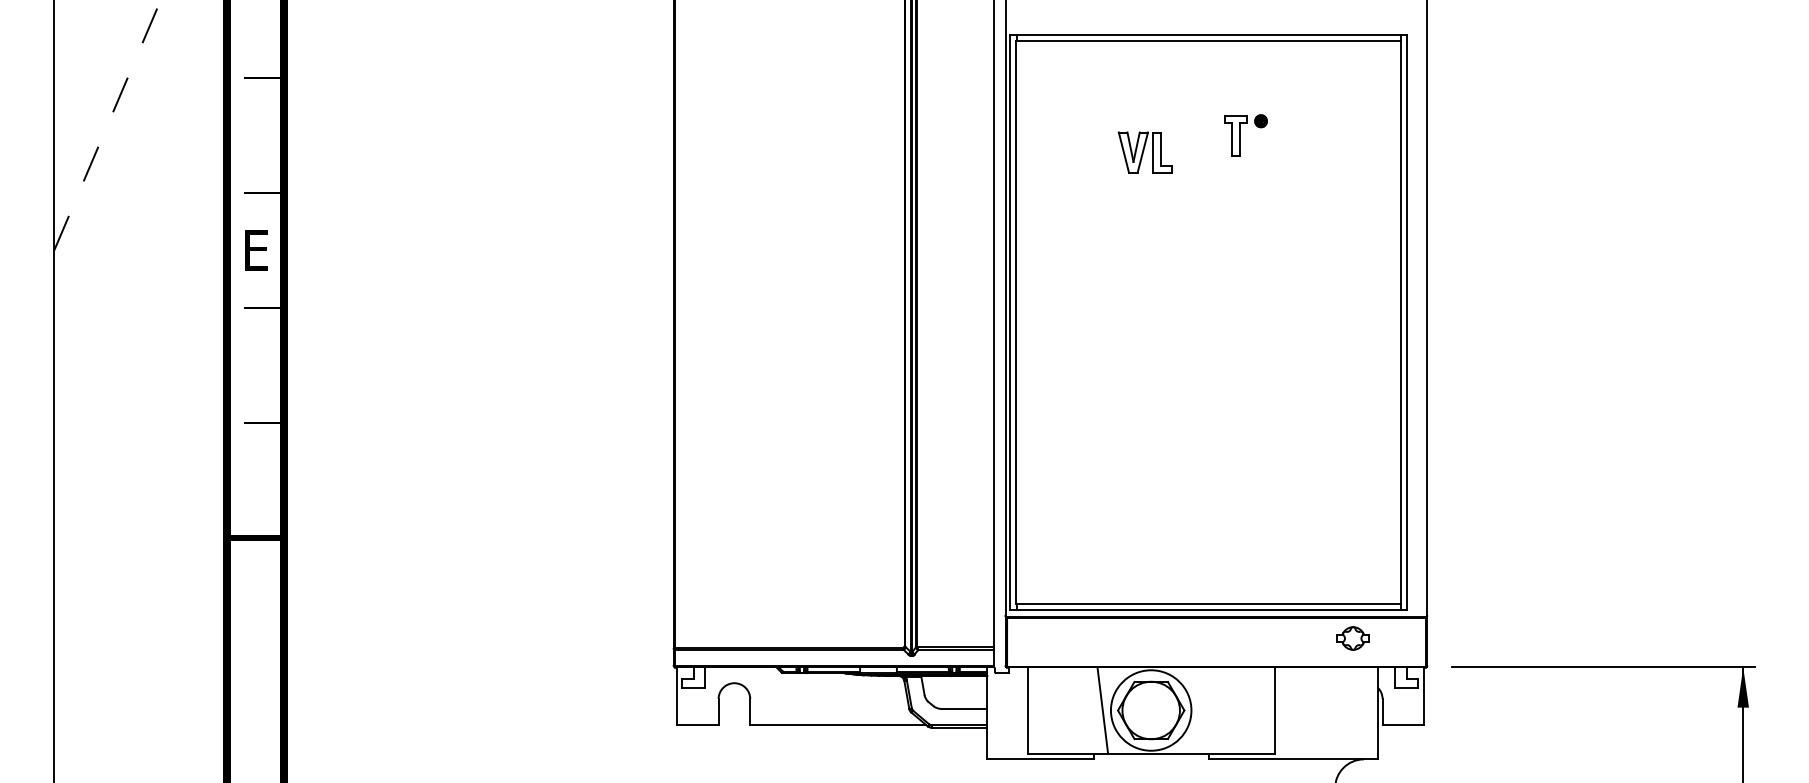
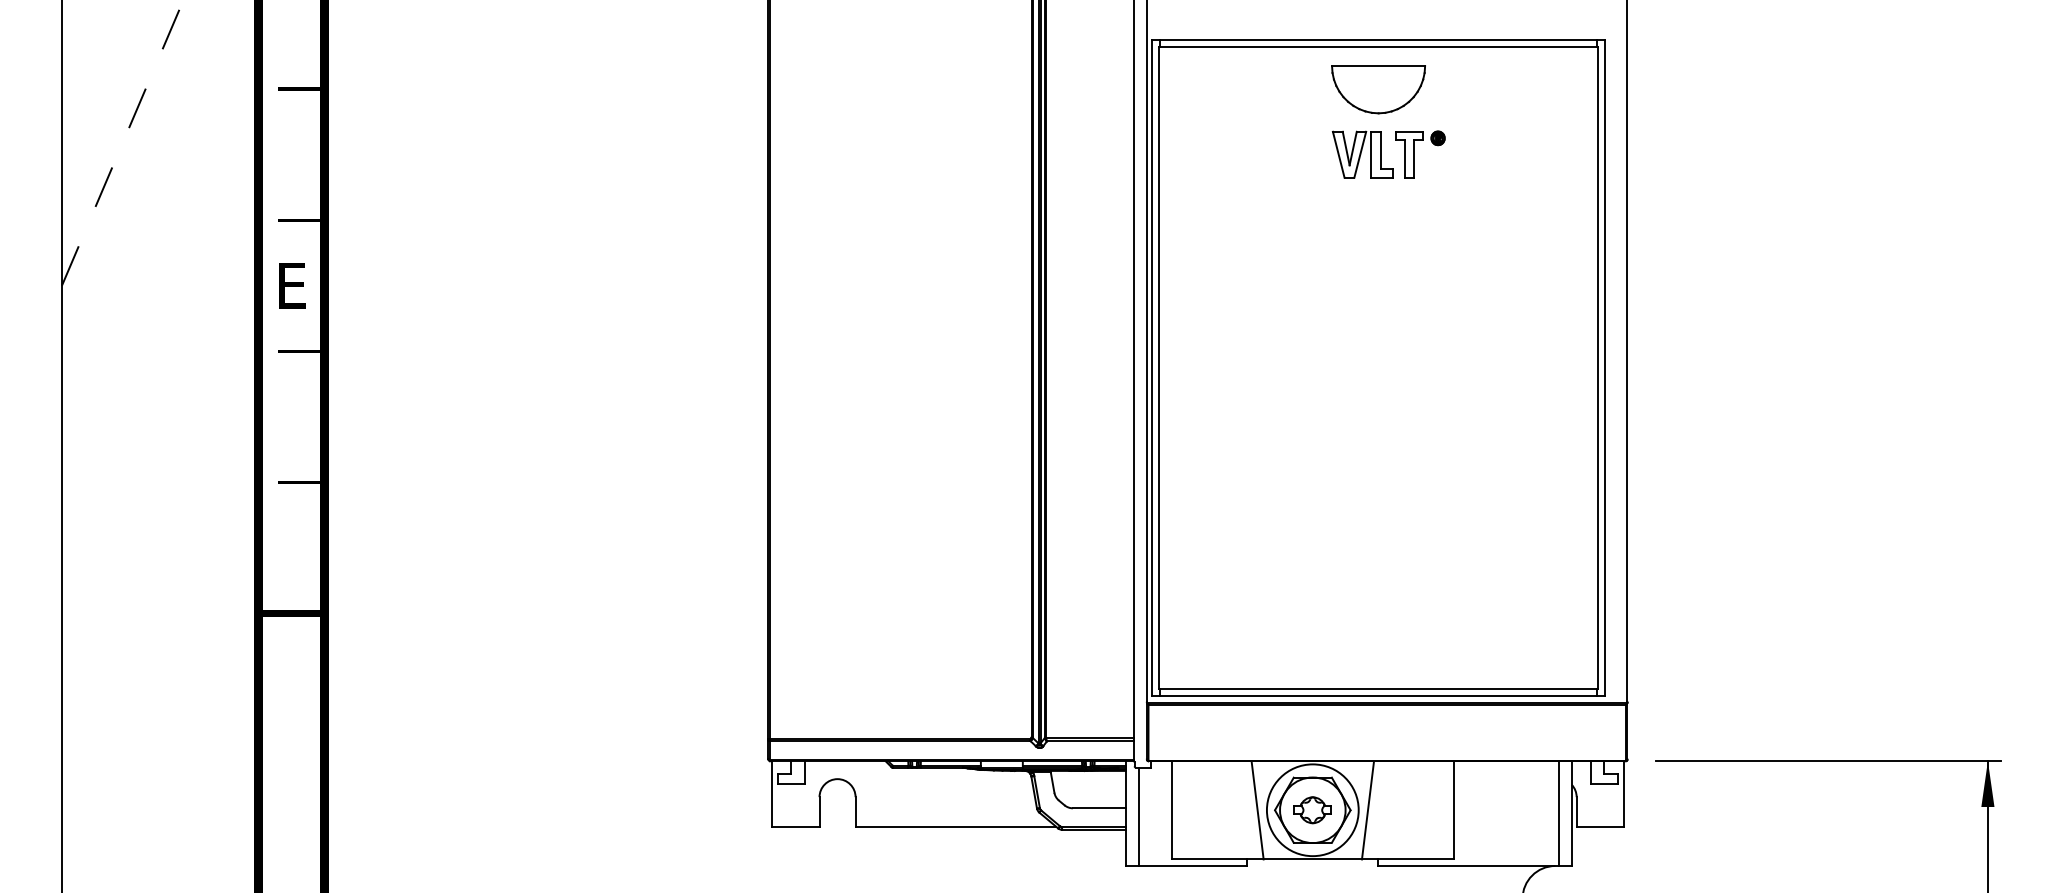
part: (1208, 78) -> (1378, 89), added
part: (1144, 152) -> (1362, 154), moved
part: (1352, 638) -> (1312, 810), moved
line: (1199, 710) -> (1367, 810), added
line: (1366, 713) -> (1558, 813), added
line: (998, 716) -> (1138, 817), added

